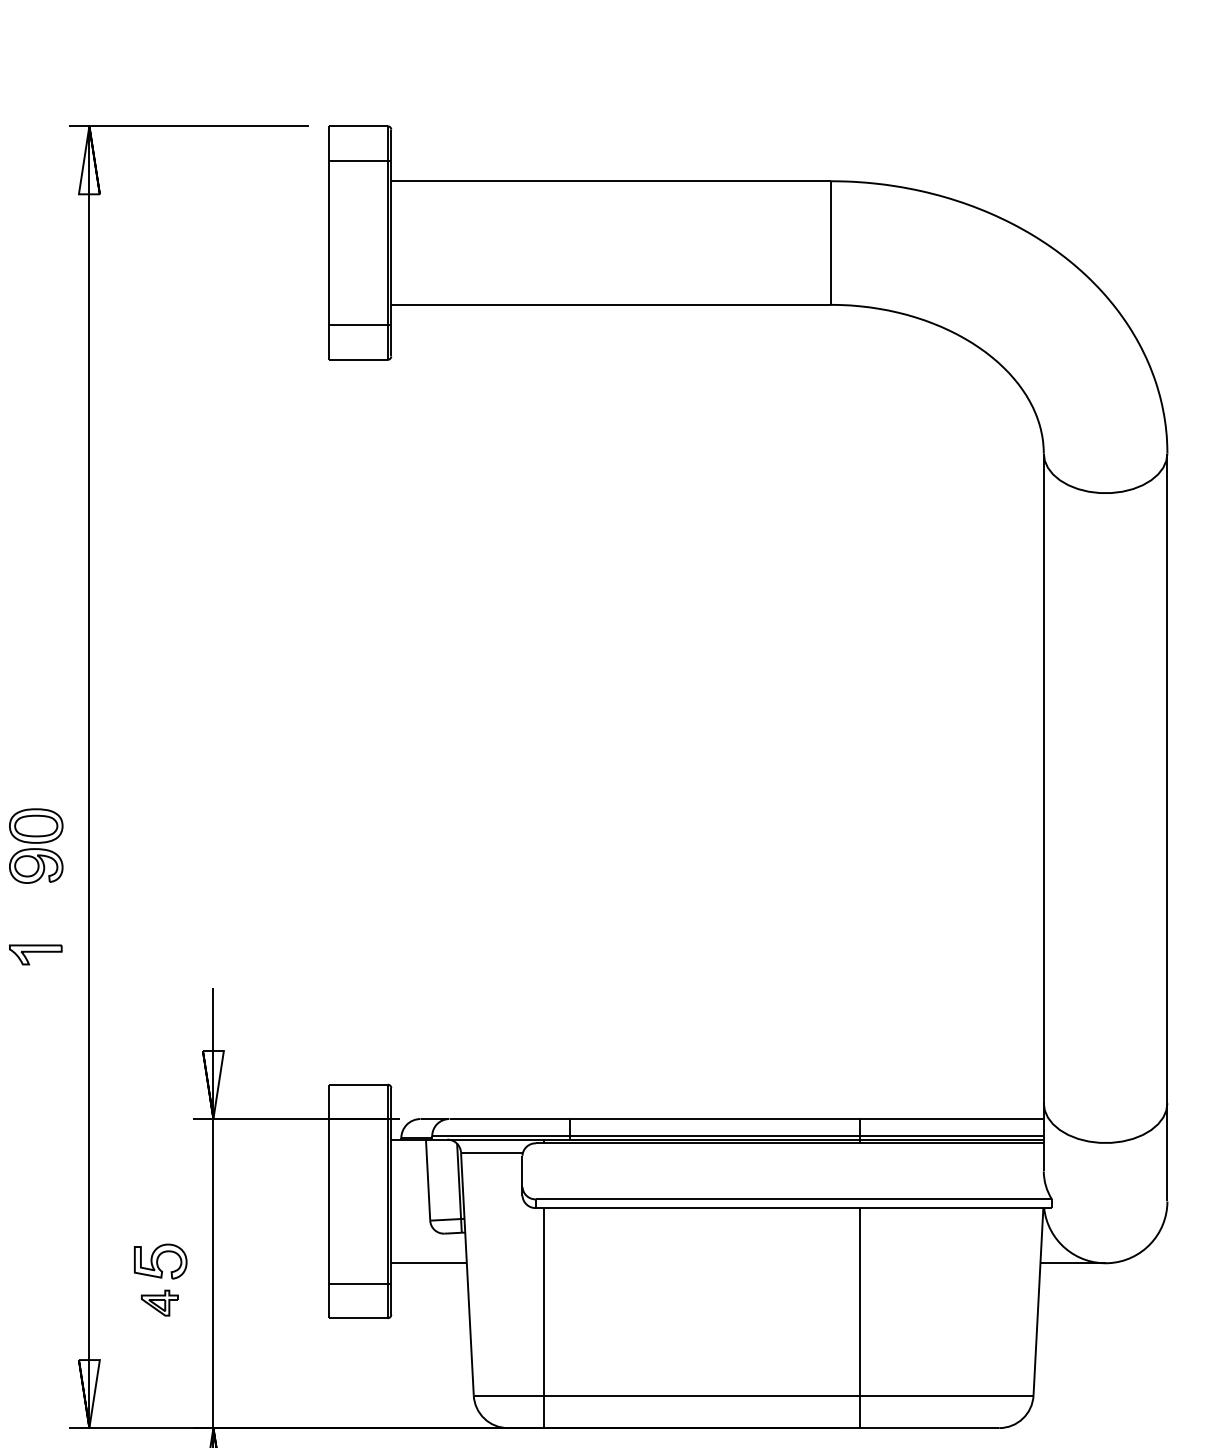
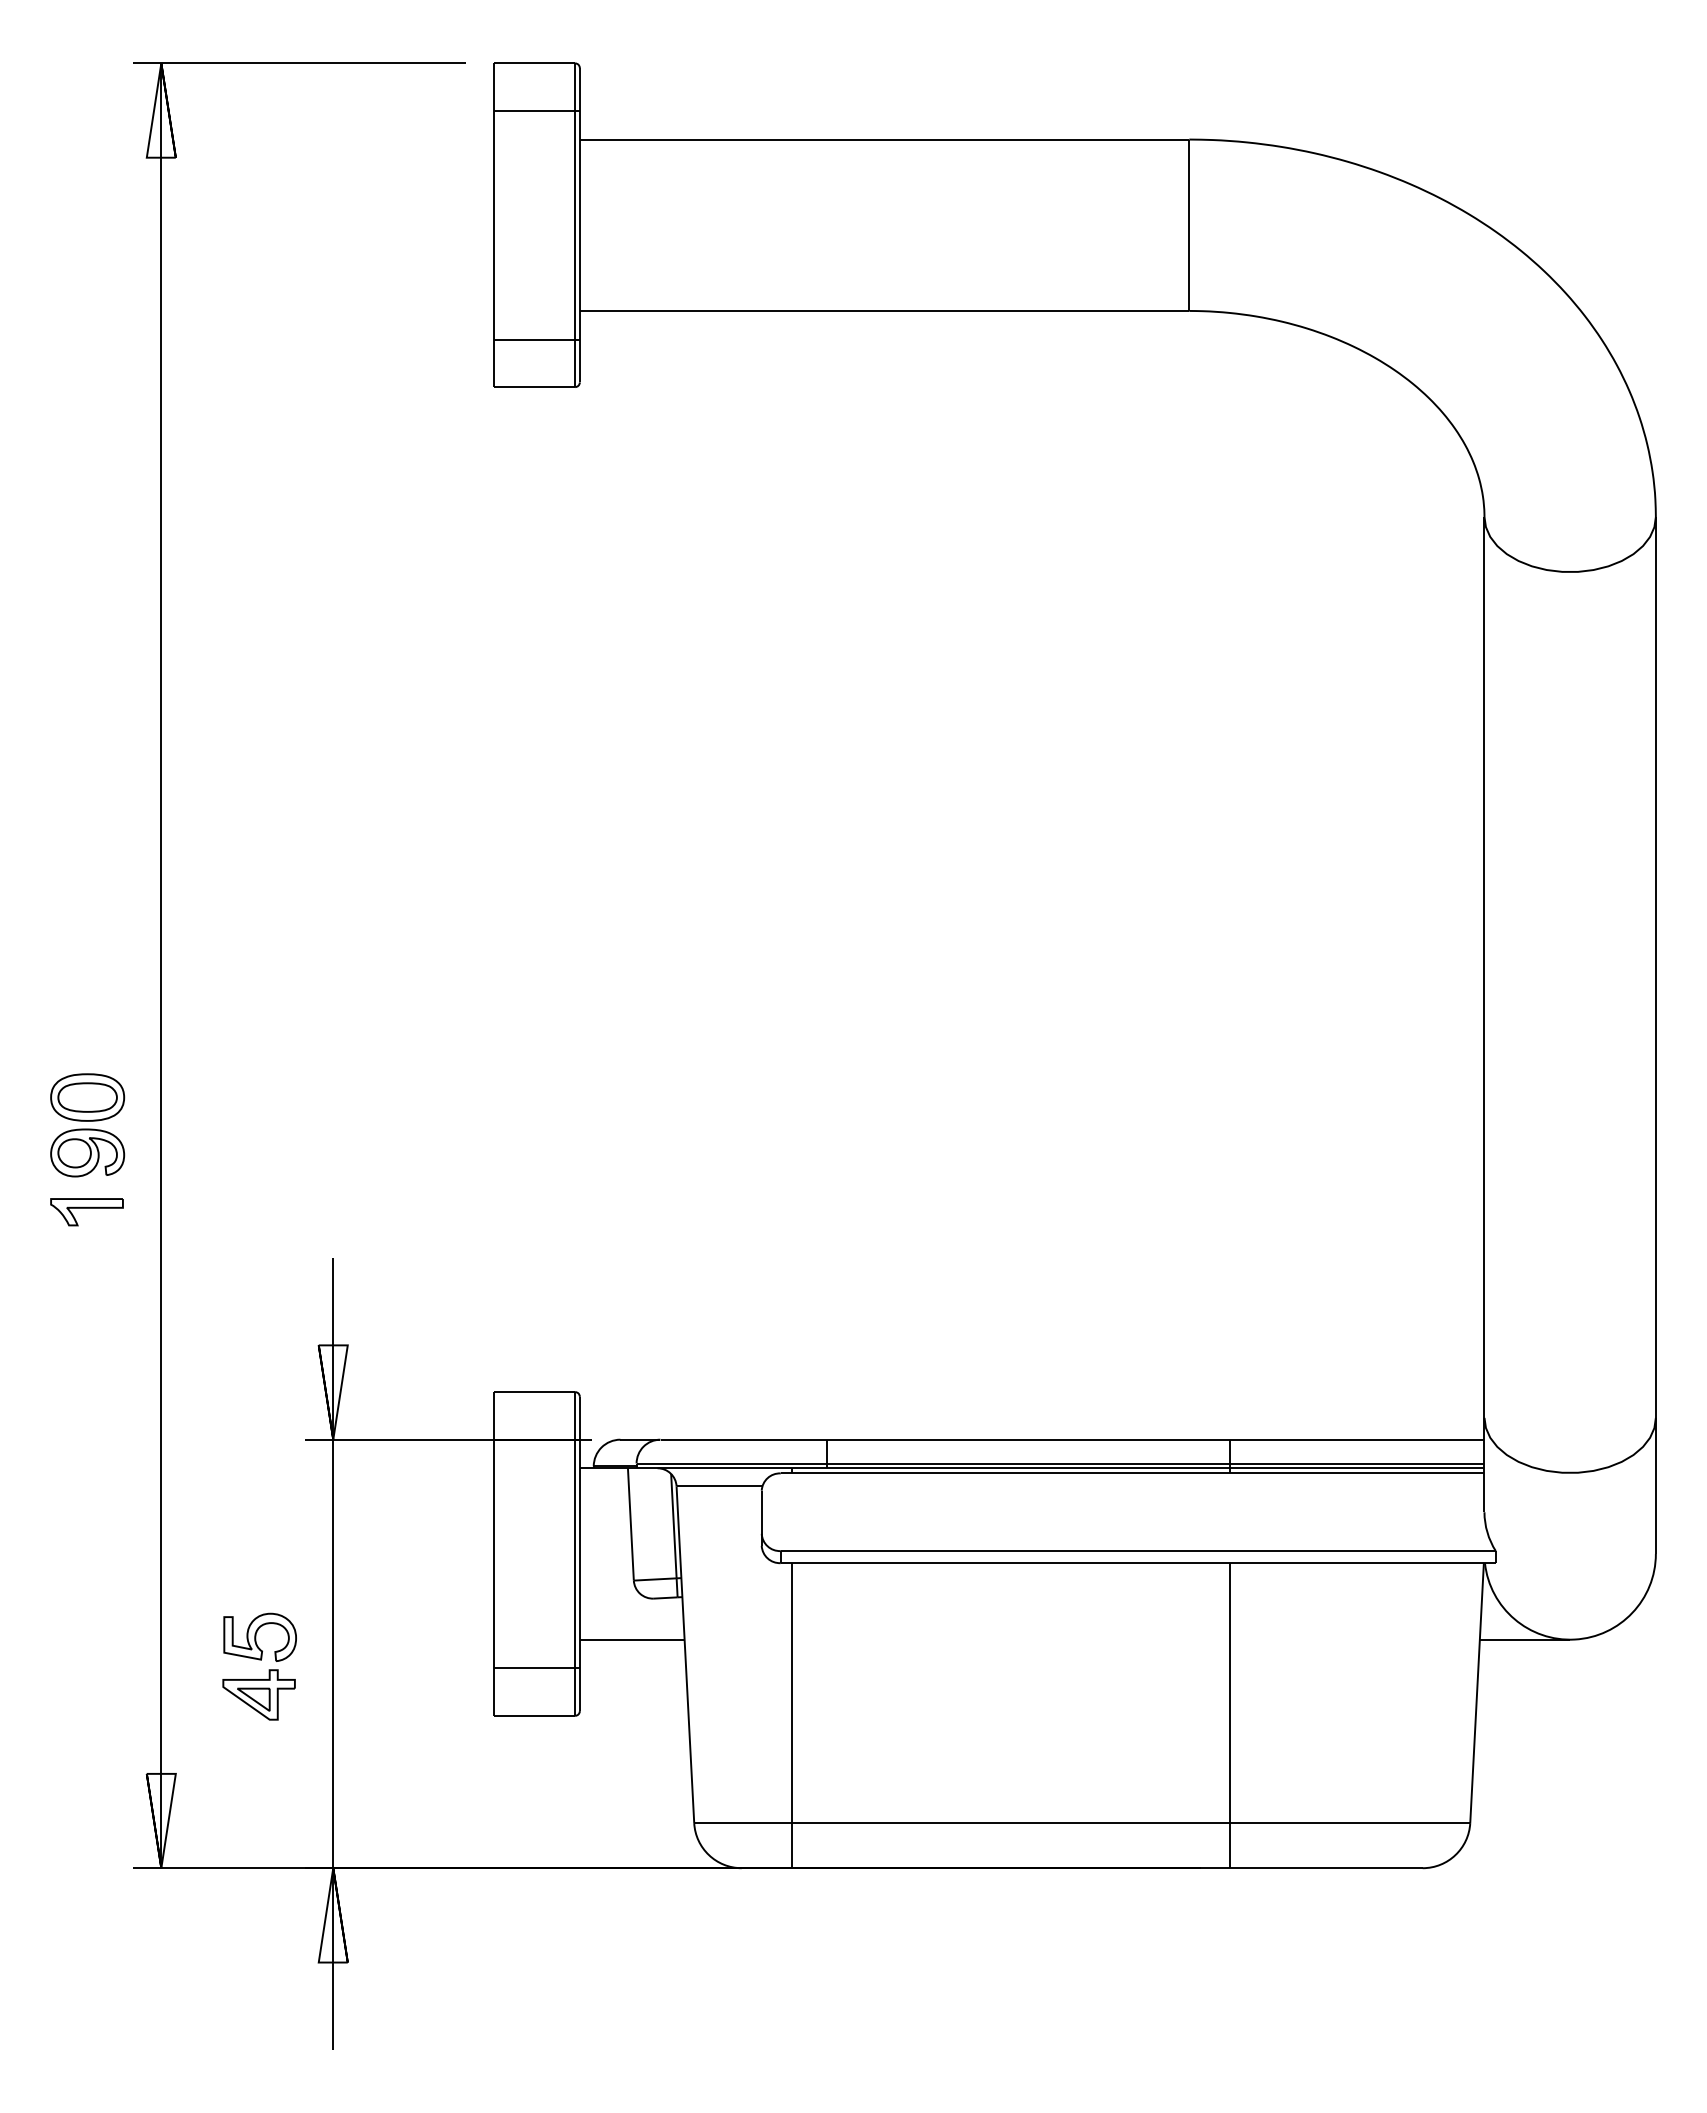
part: (36, 846) -> (87, 1125), moved
part: (159, 1302) -> (258, 1694), size x1.43

